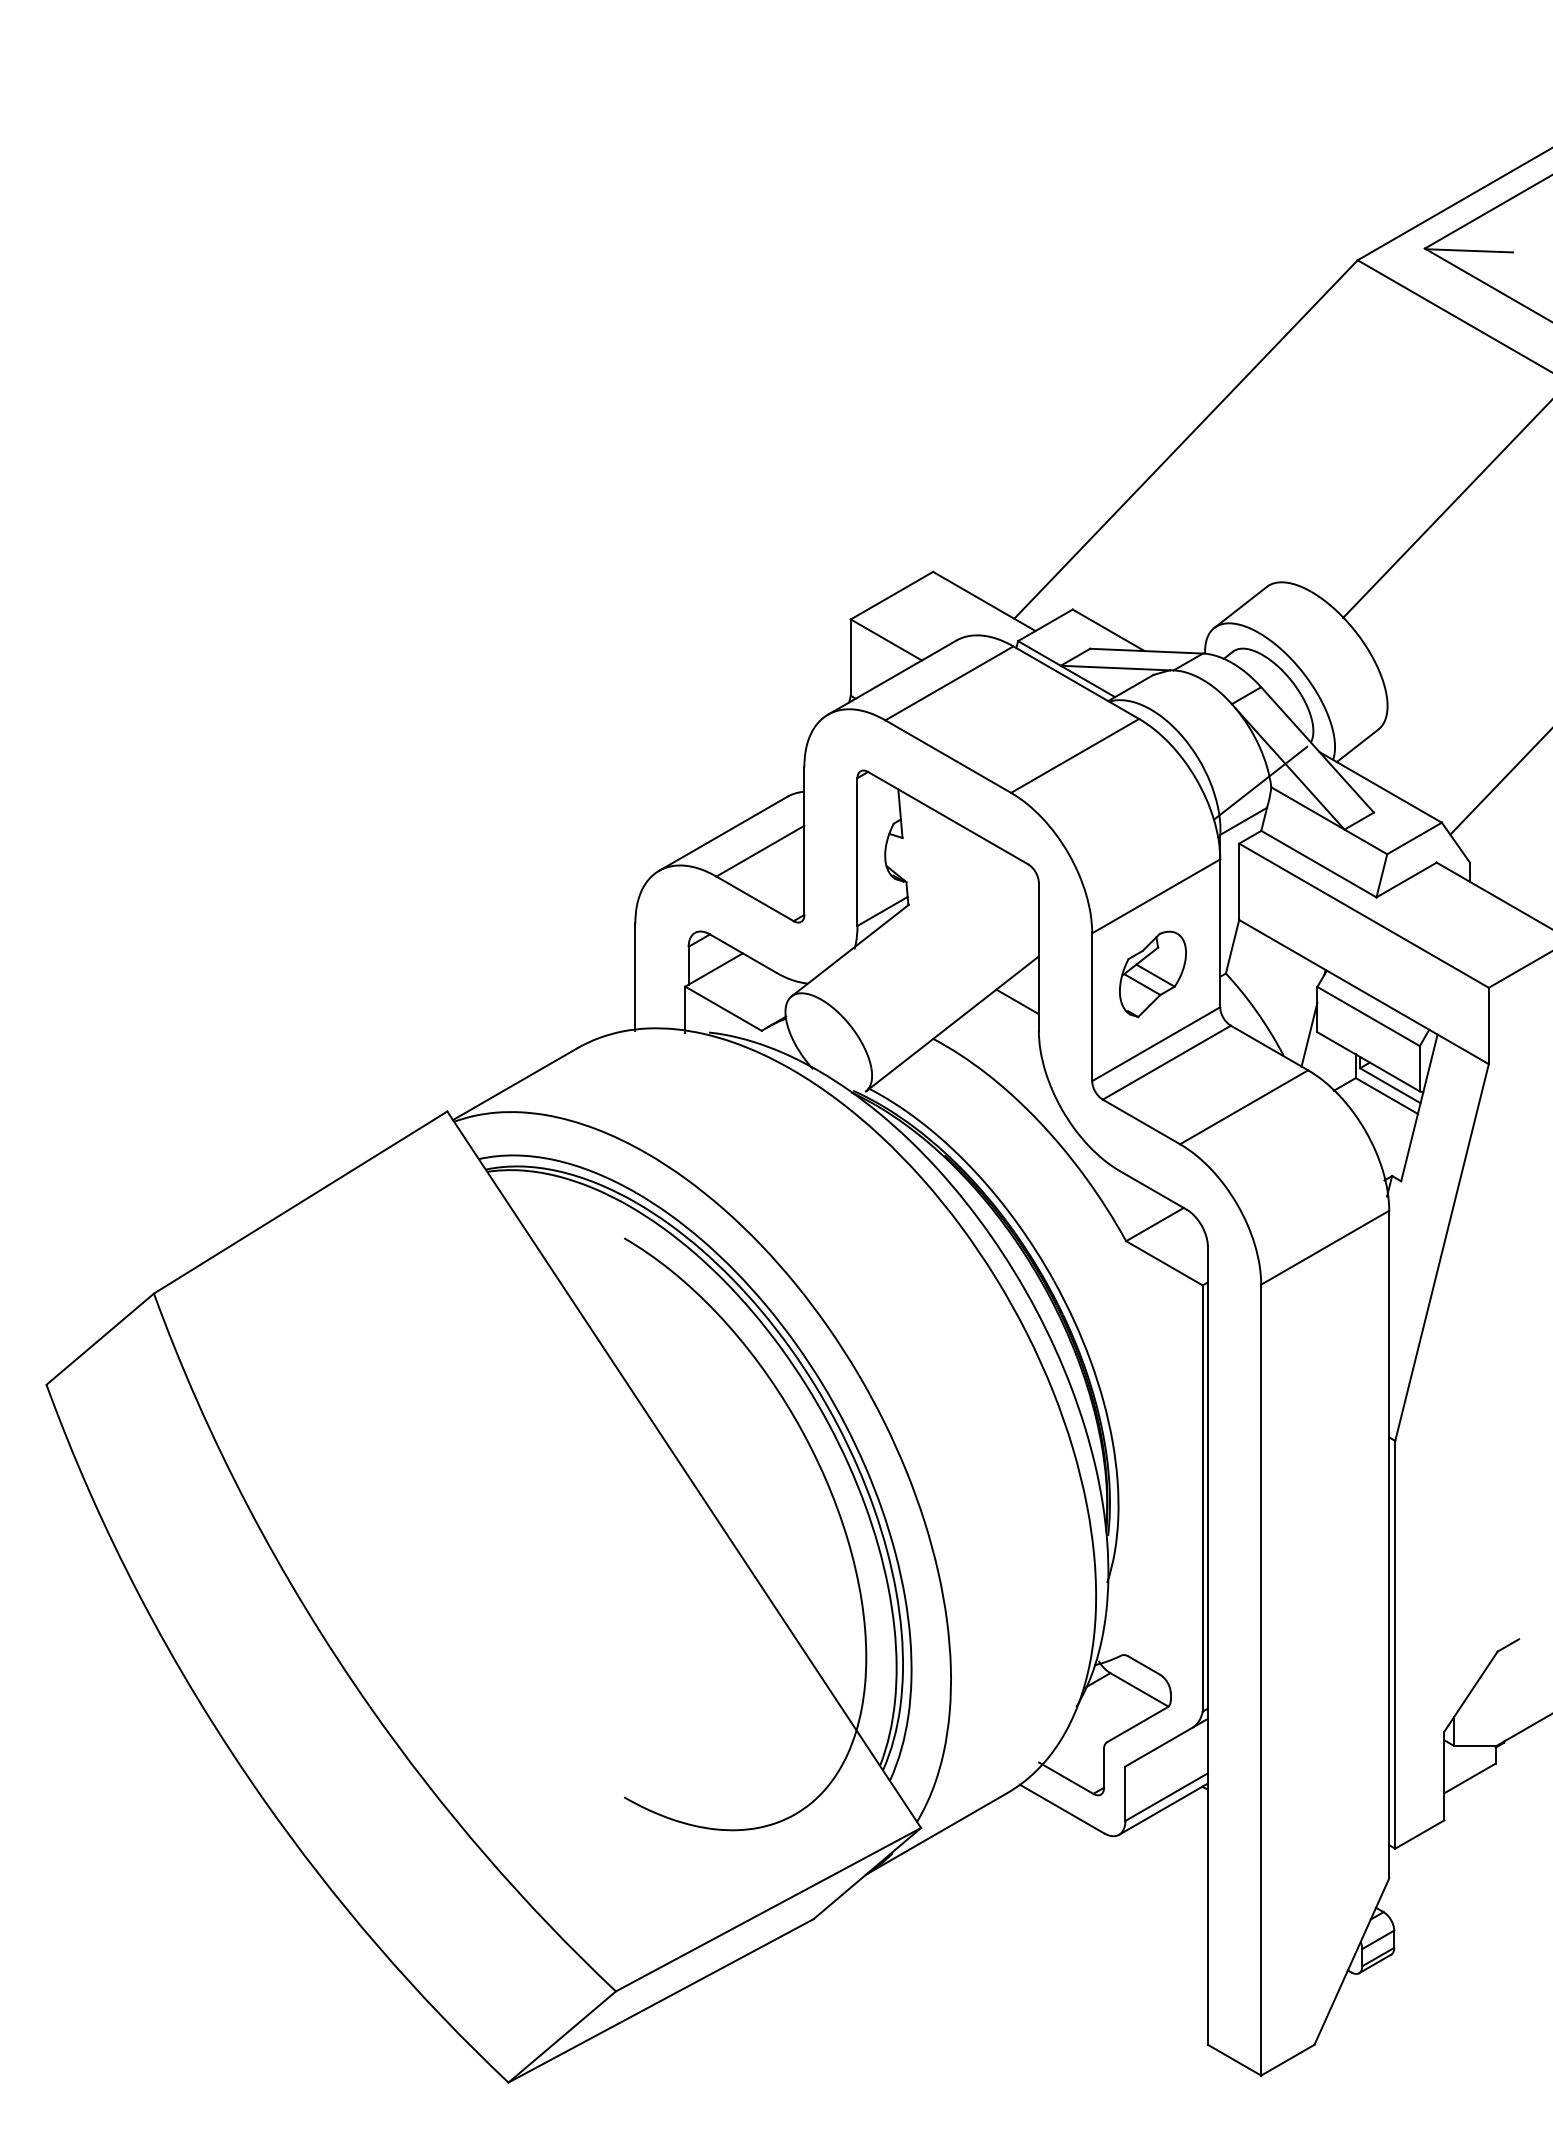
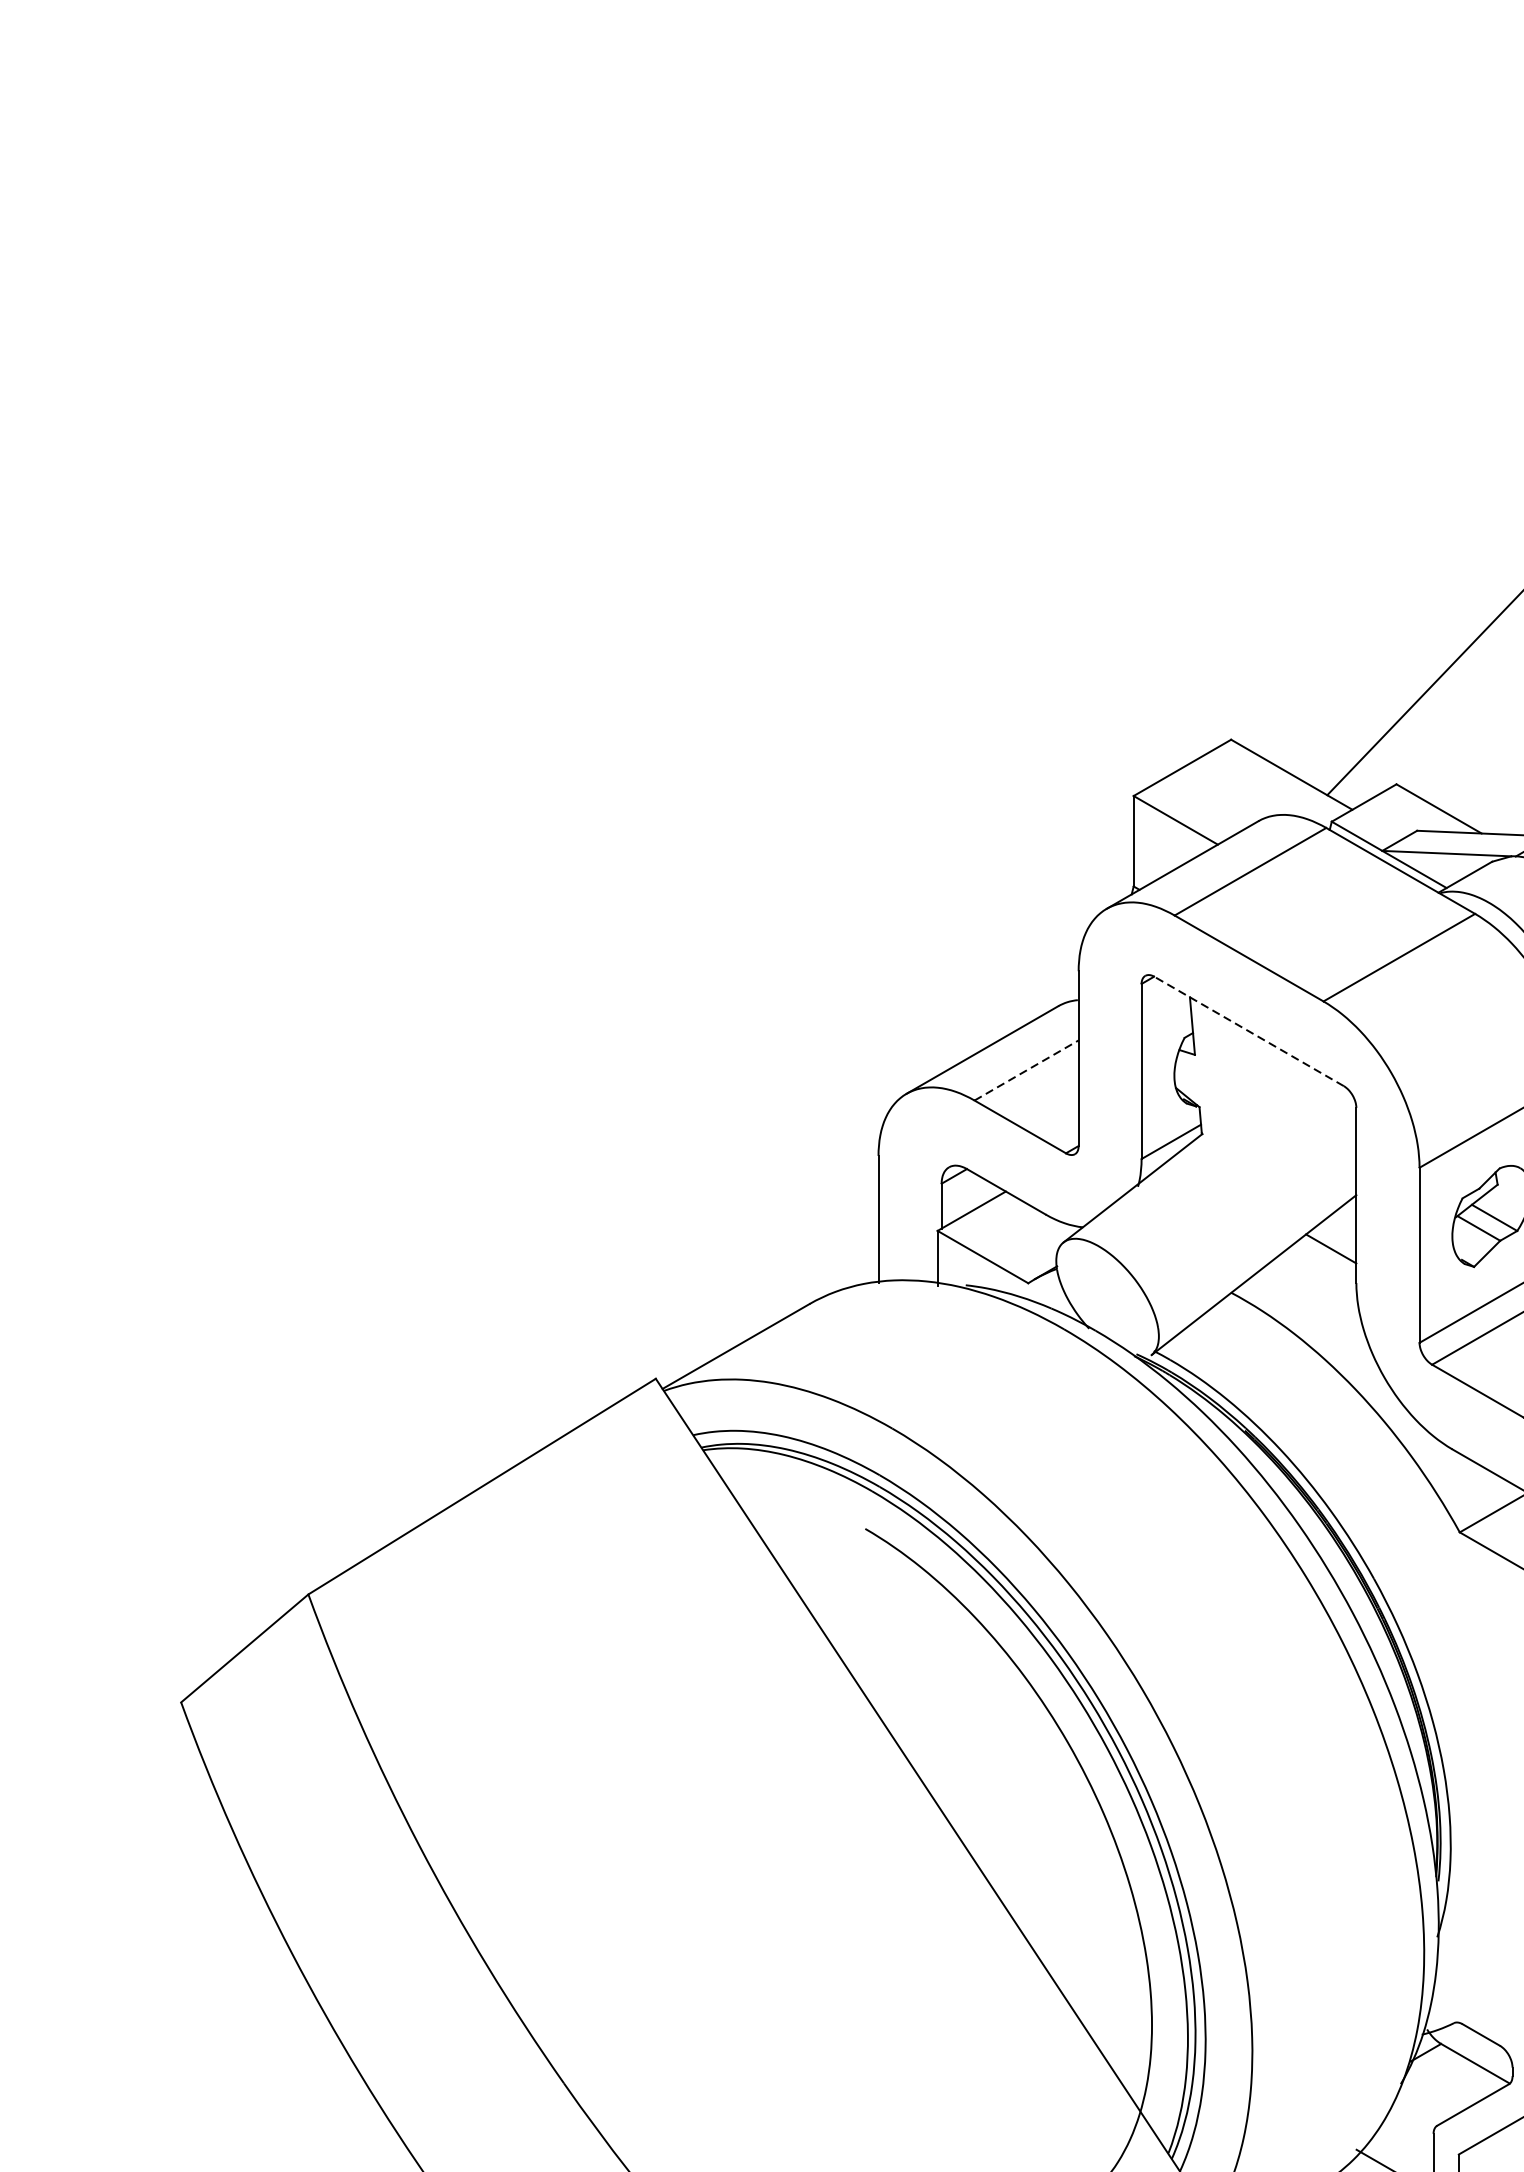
line: (947, 817) -> (1248, 1030), solid -> dashed
line: (760, 851) -> (1026, 1070), solid -> dashed

